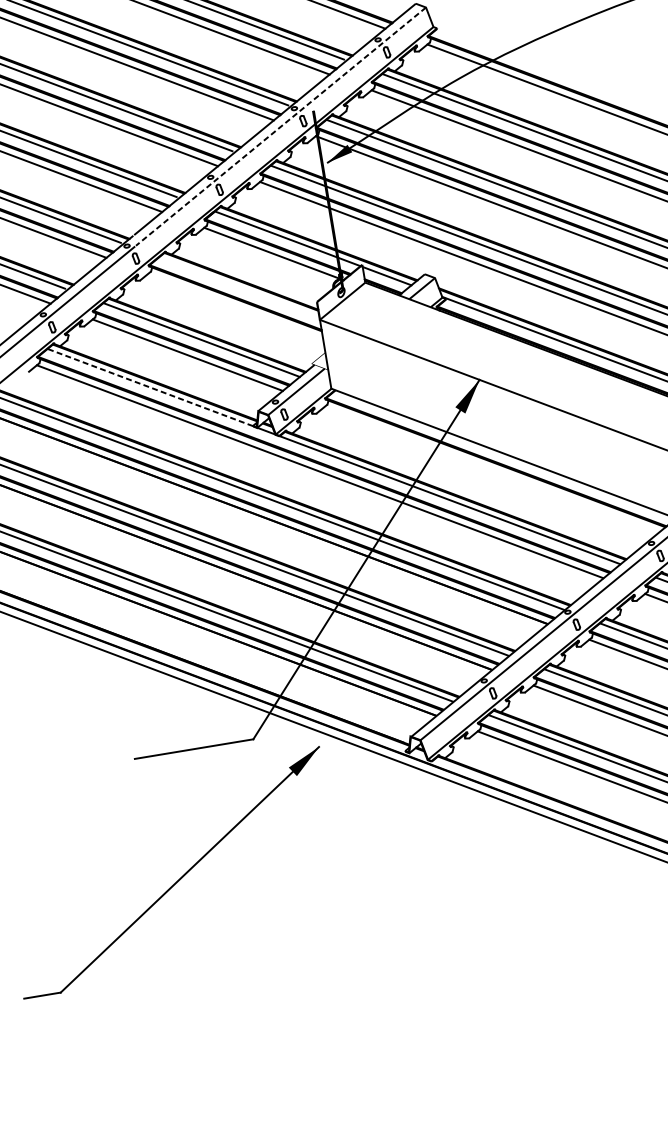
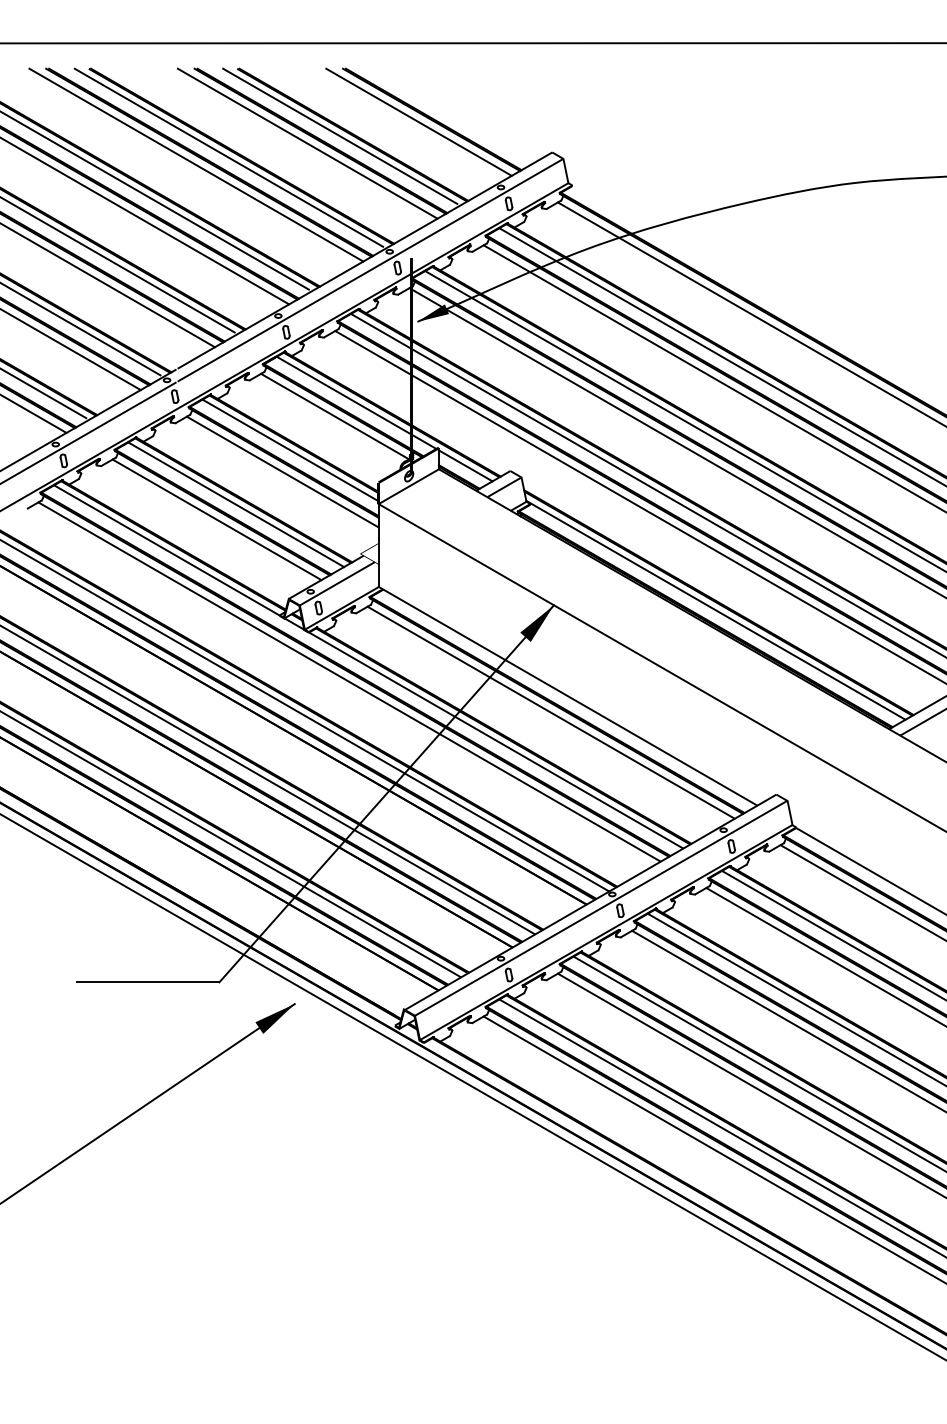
line: (281, 126) -> (370, 270), dashed -> solid
line: (239, 287) -> (290, 450), added
line: (235, 306) -> (282, 471), added
line: (149, 387) -> (166, 550), dashed -> solid
line: (491, 469) -> (550, 712), added

